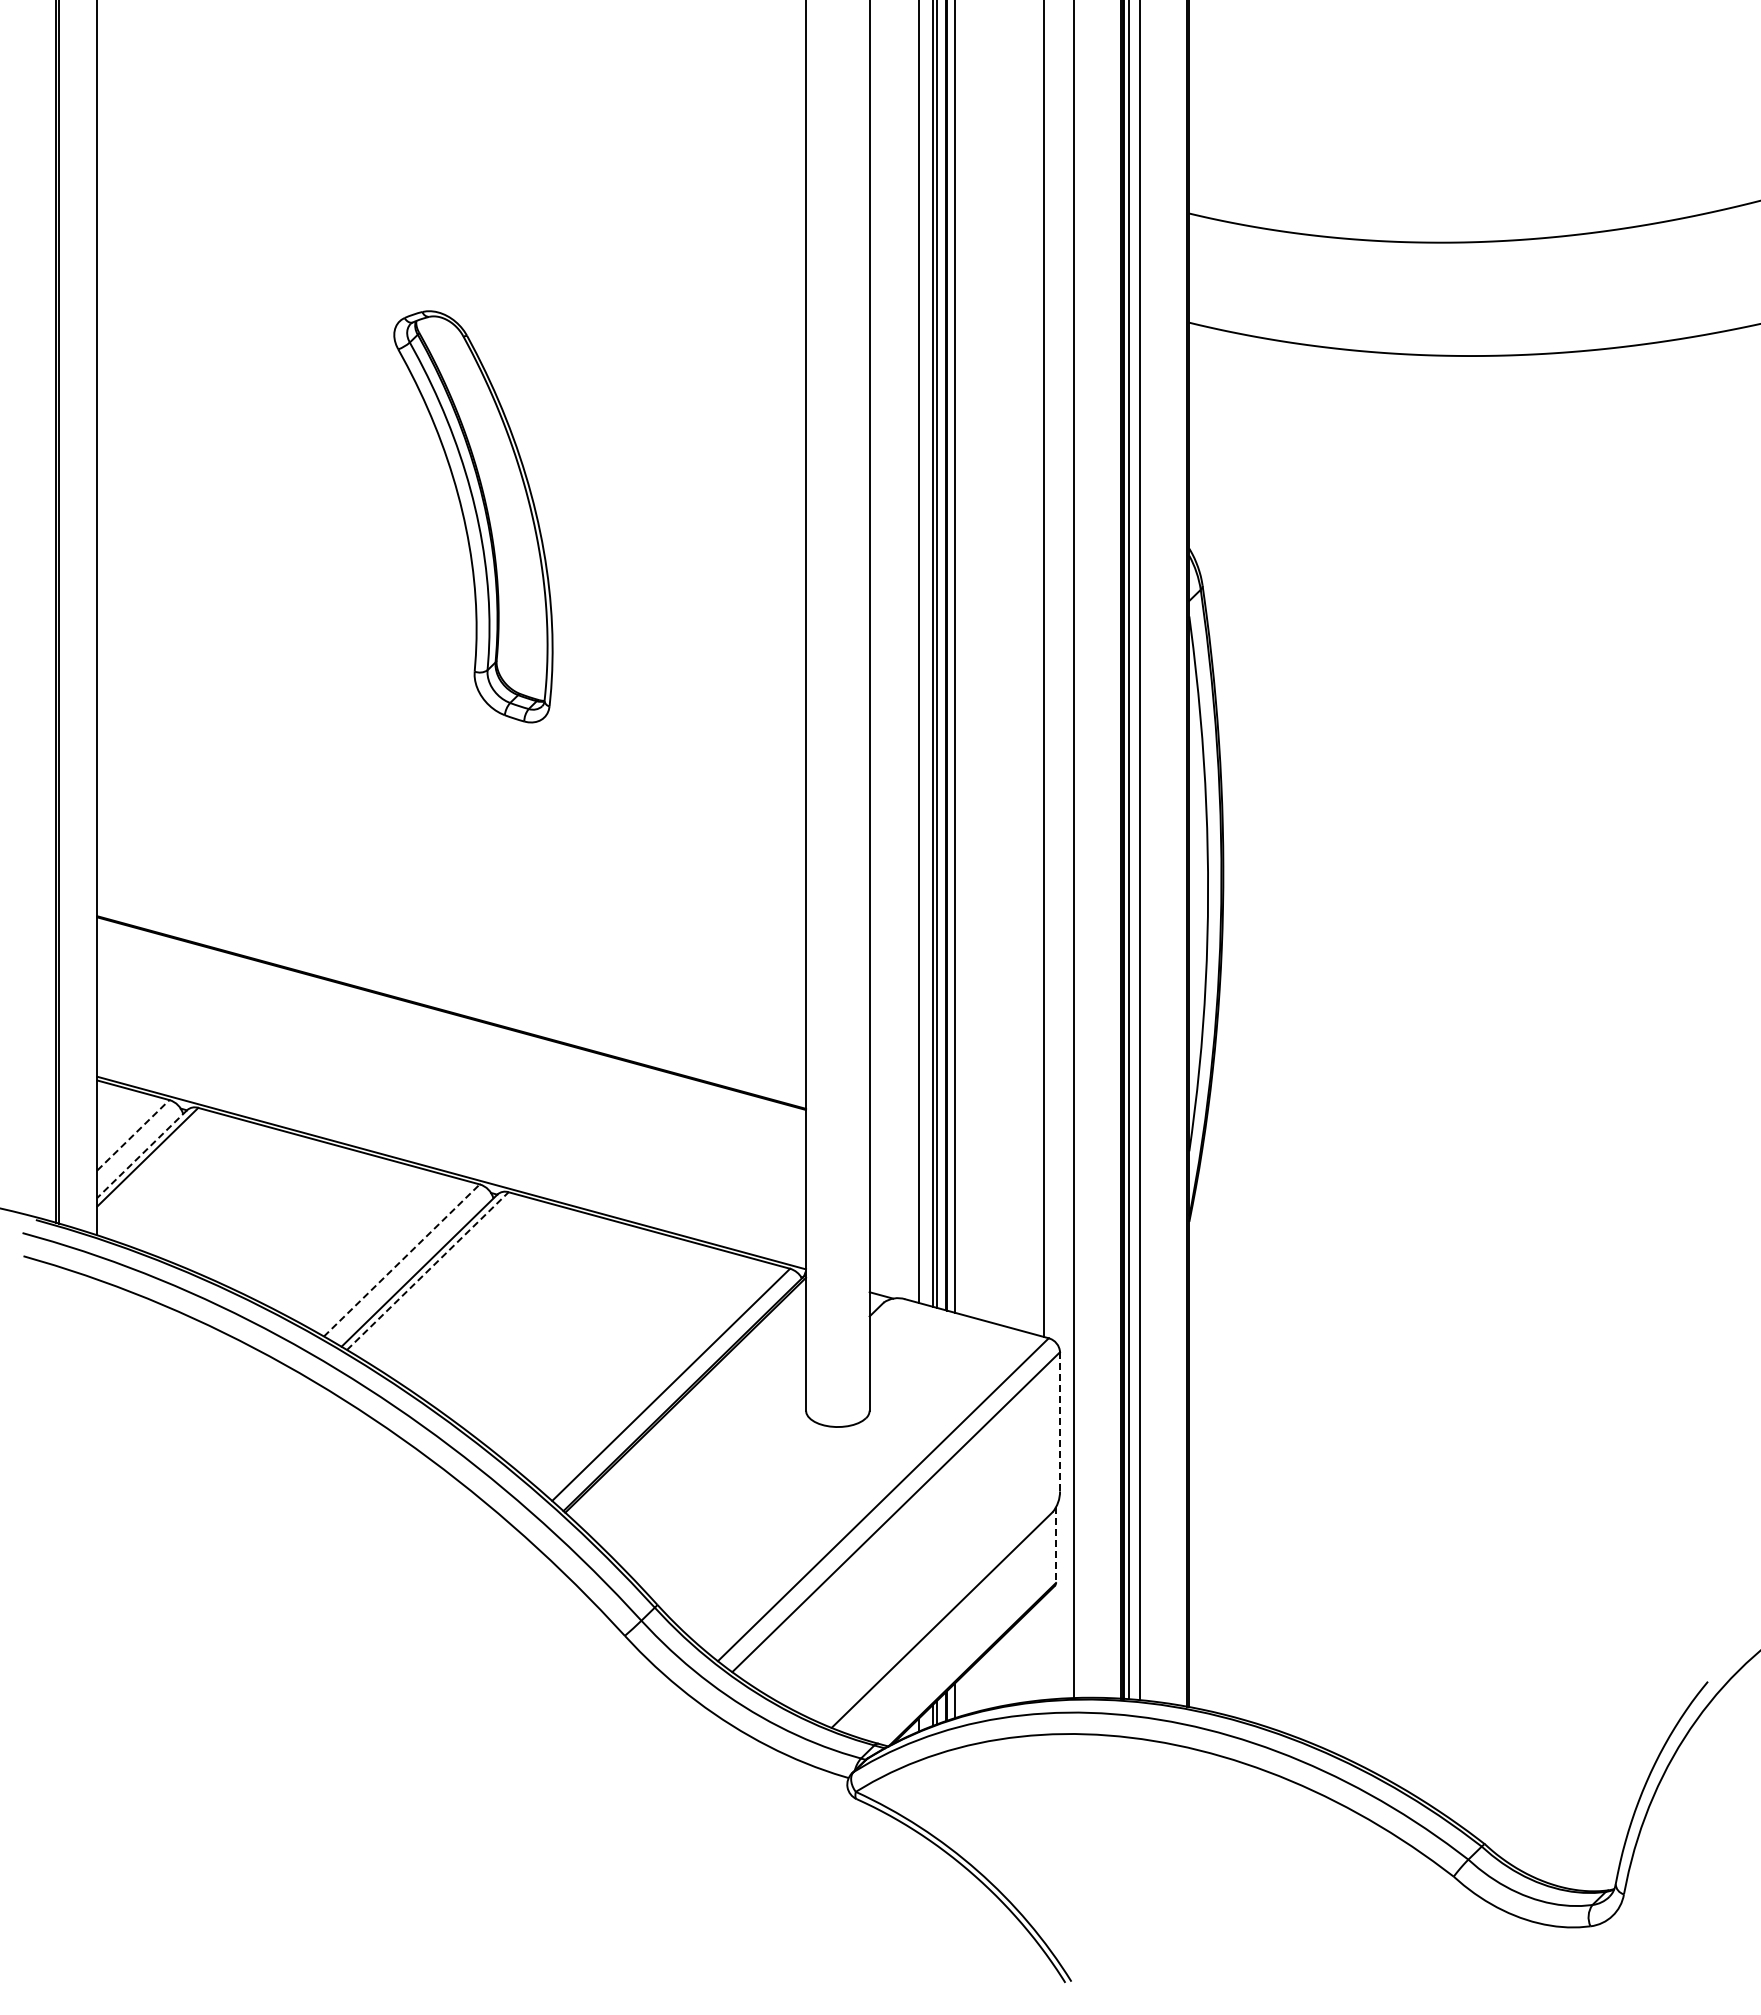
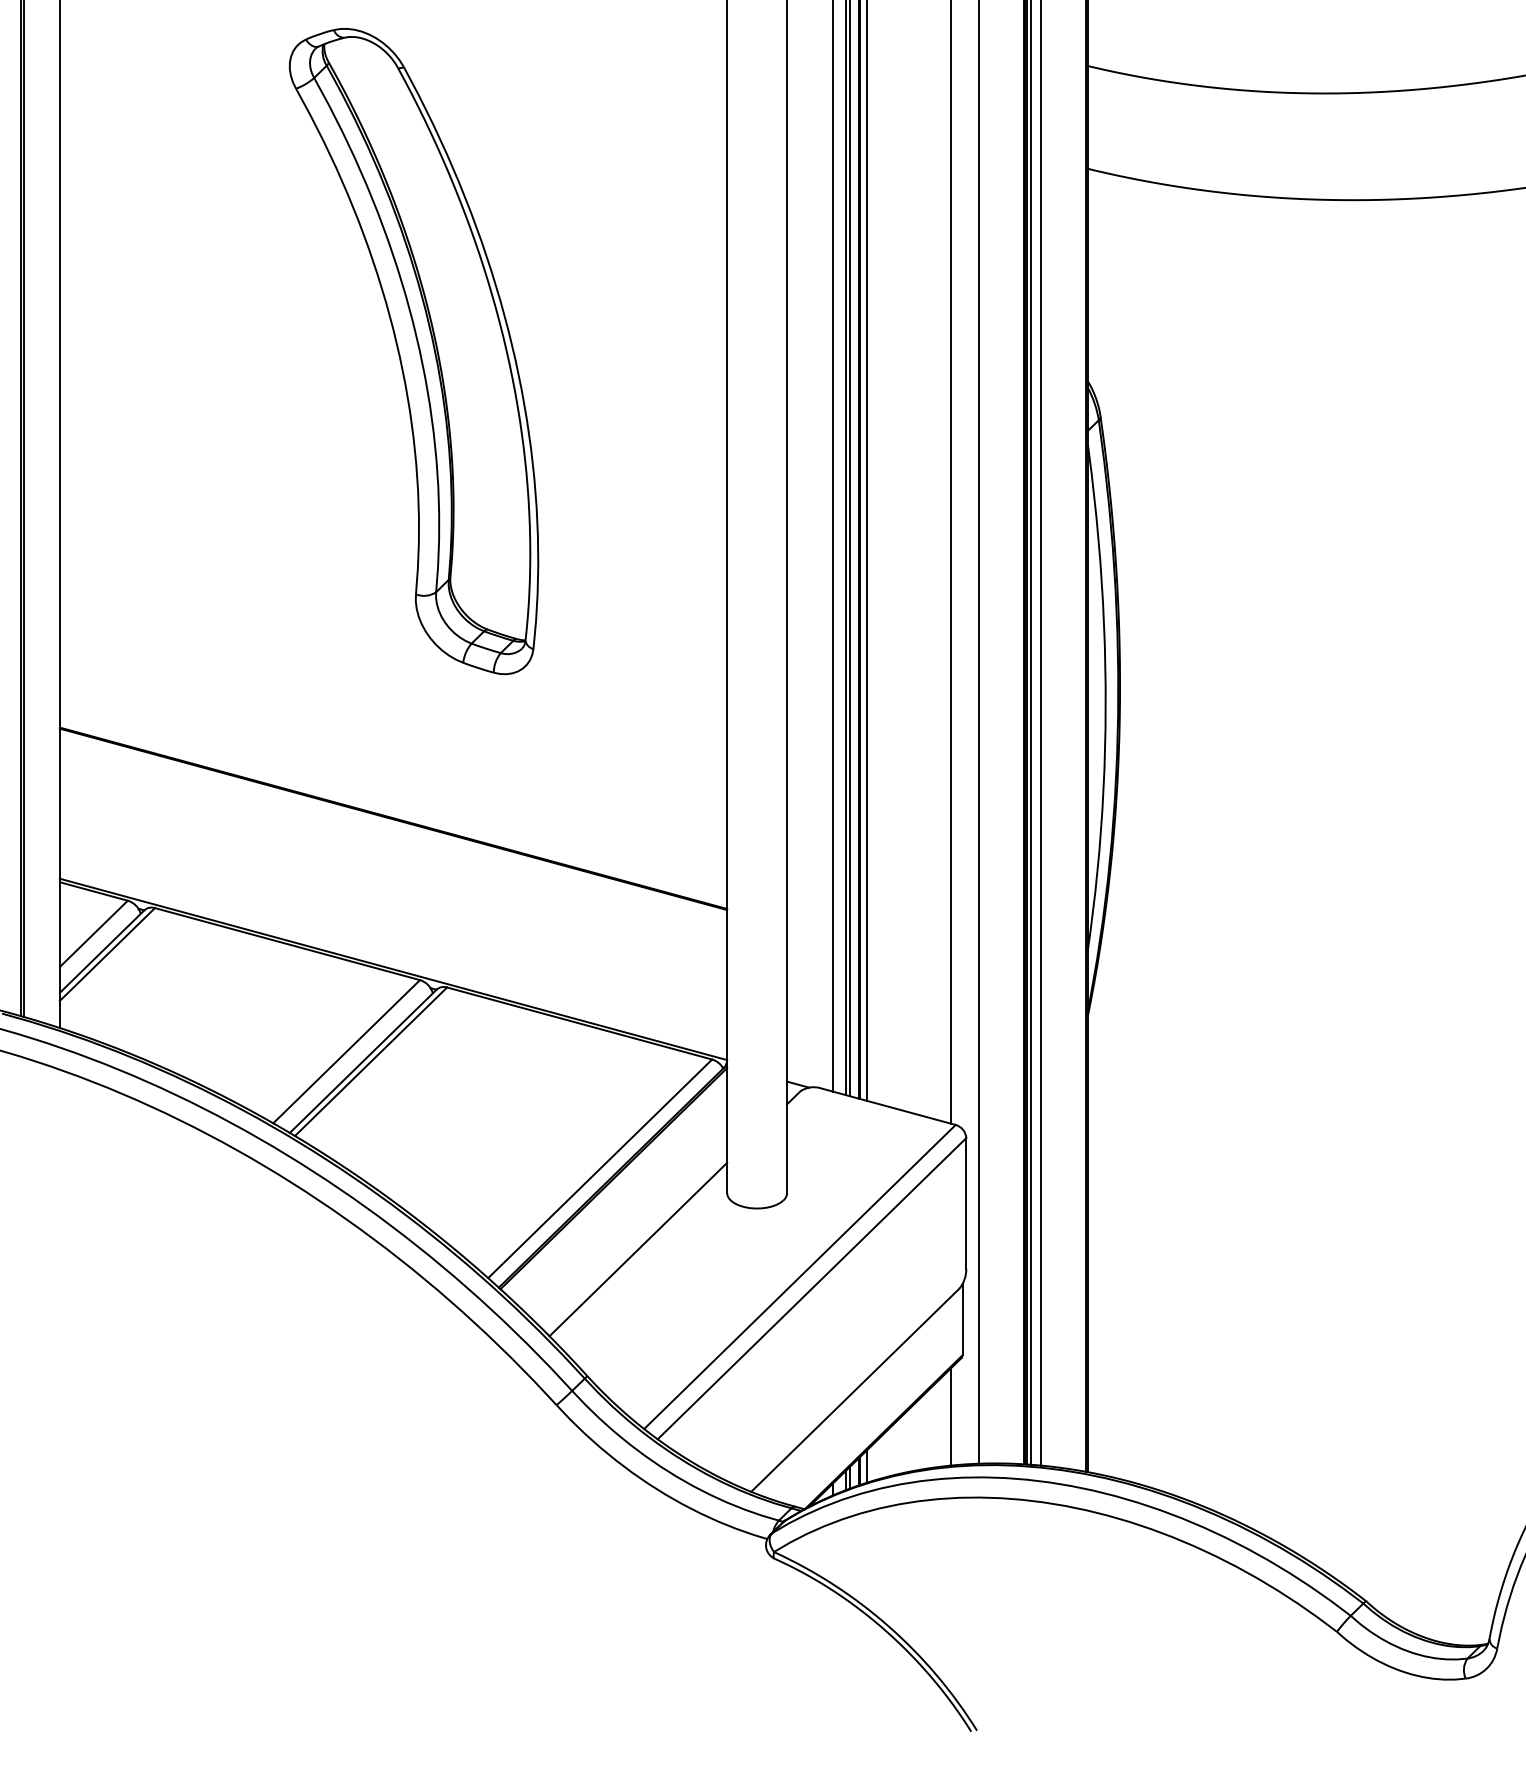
part: (473, 516) -> (414, 351), size x1.67
line: (133, 1134) -> (93, 933), dashed -> solid
line: (142, 1154) -> (102, 951), dashed -> solid
line: (401, 1260) -> (346, 1051), dashed -> solid
line: (427, 1271) -> (370, 1062), dashed -> solid
line: (1060, 1421) -> (966, 1203), dashed -> solid
line: (711, 1470) -> (638, 1249), added
line: (1056, 1545) -> (962, 1320), dashed -> solid
line: (1043, 1648) -> (950, 1417), added

